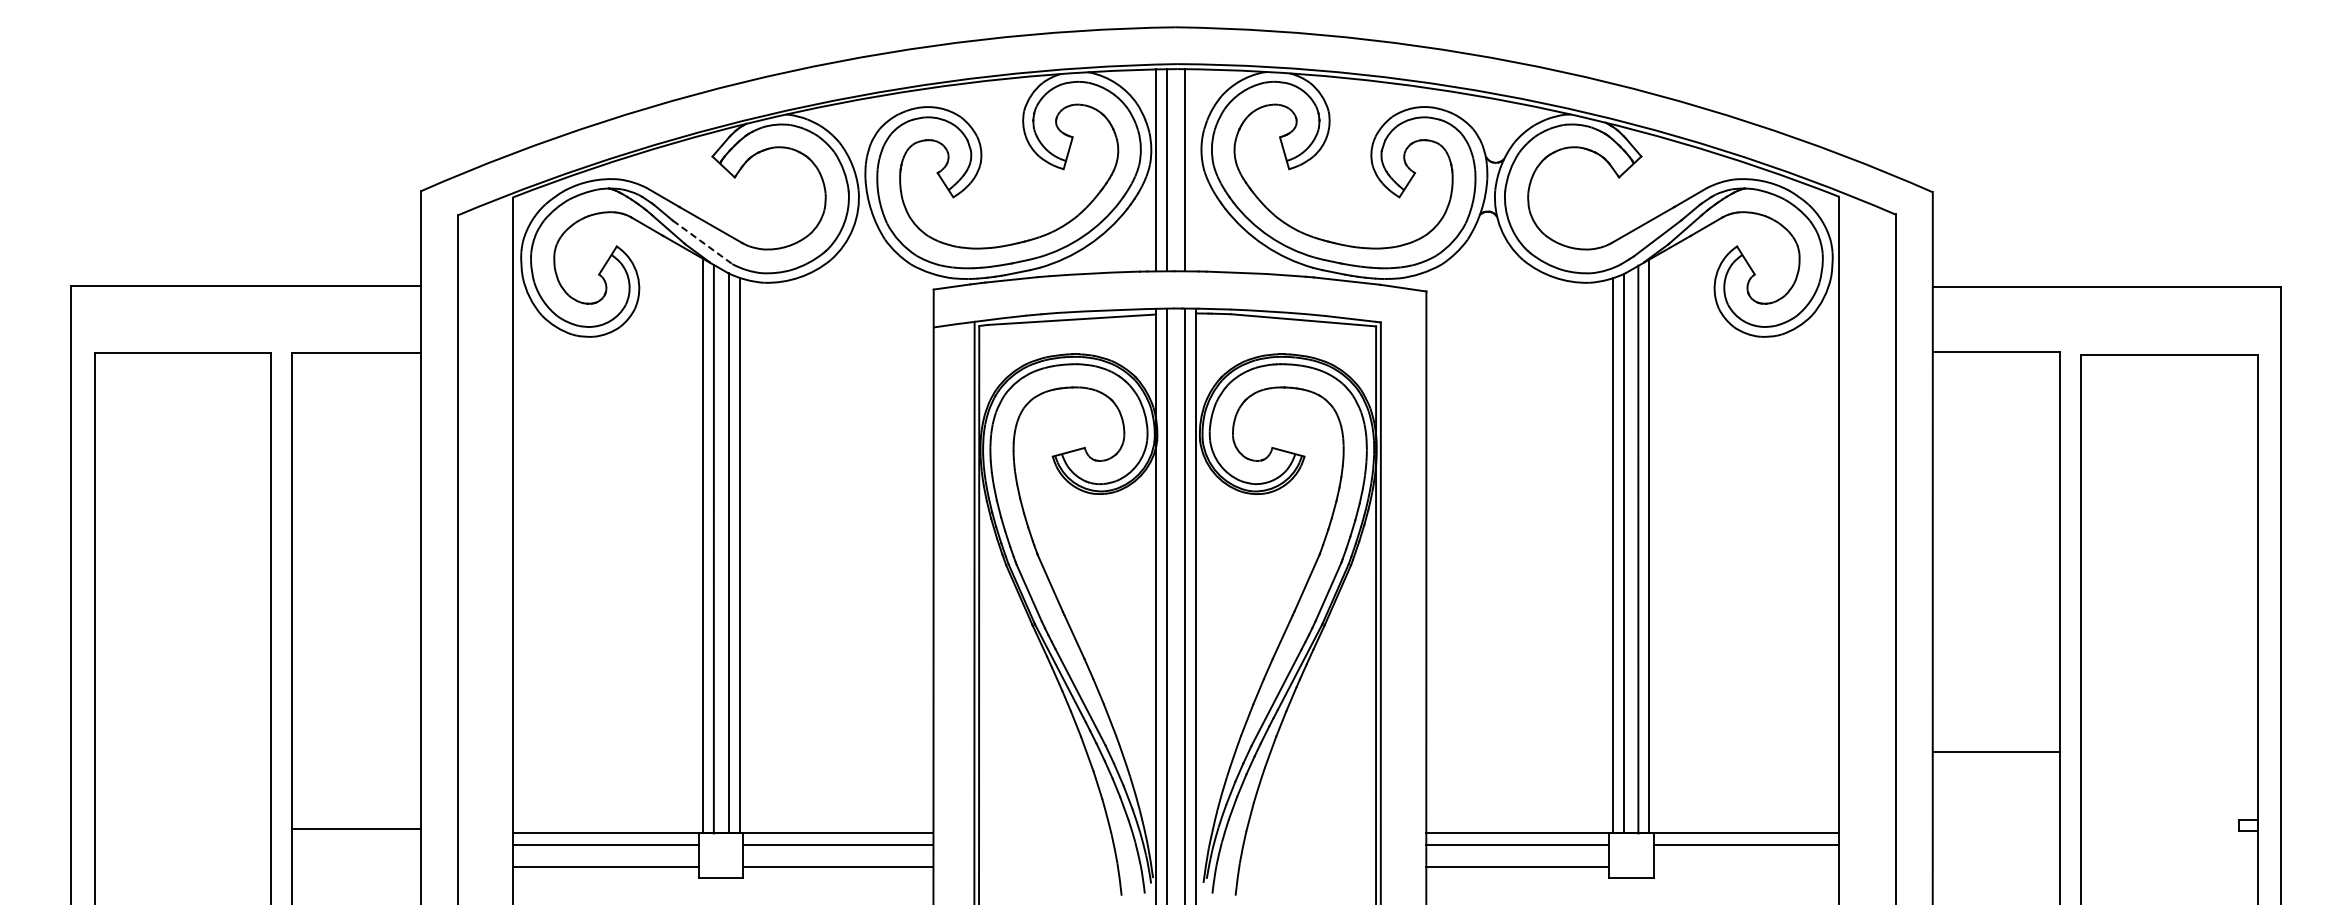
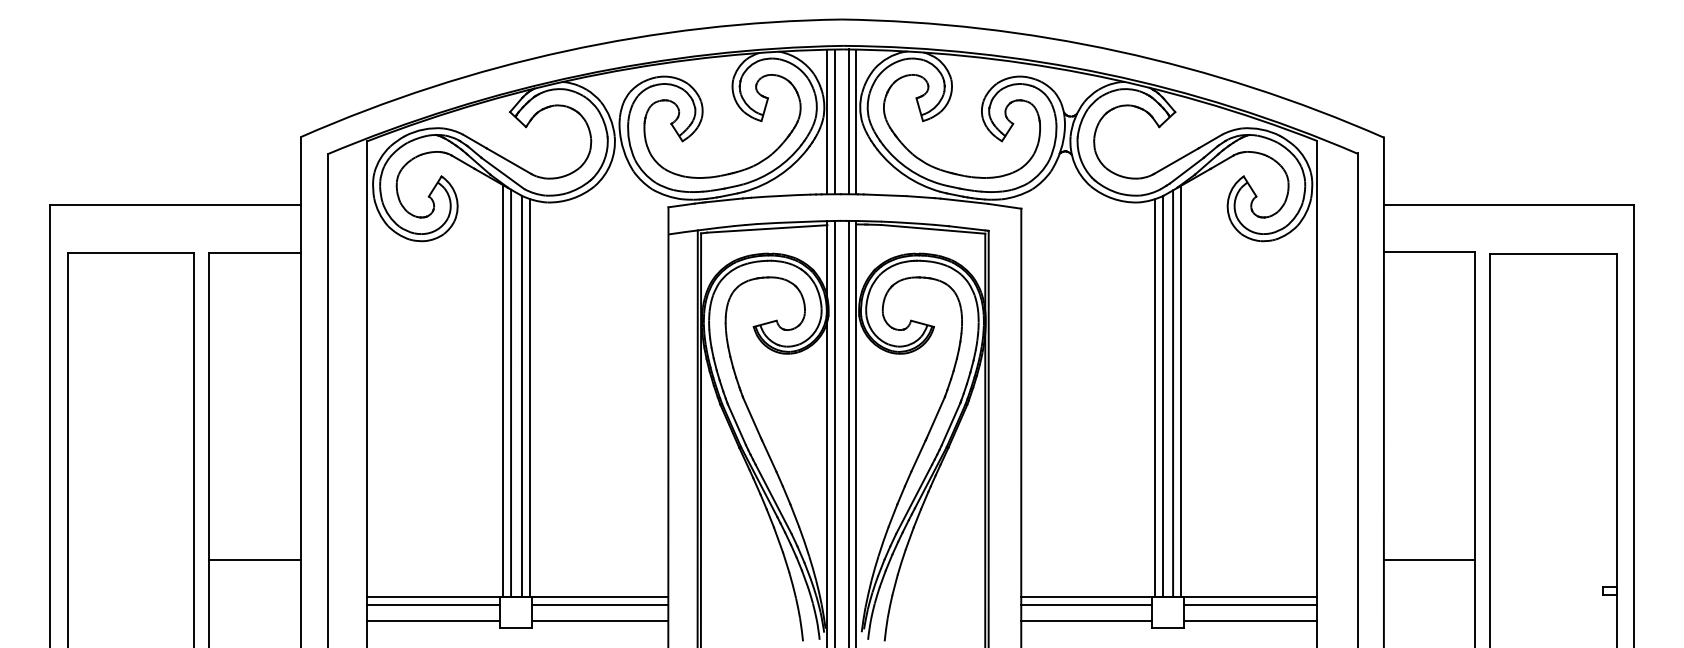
line: (1196, 170) -> (856, 122), added
line: (702, 242) -> (502, 173), dashed -> solid
line: (1996, 752) -> (1429, 560), moved
line: (355, 829) -> (254, 560), moved
line: (1746, 866) -> (1250, 620), added

